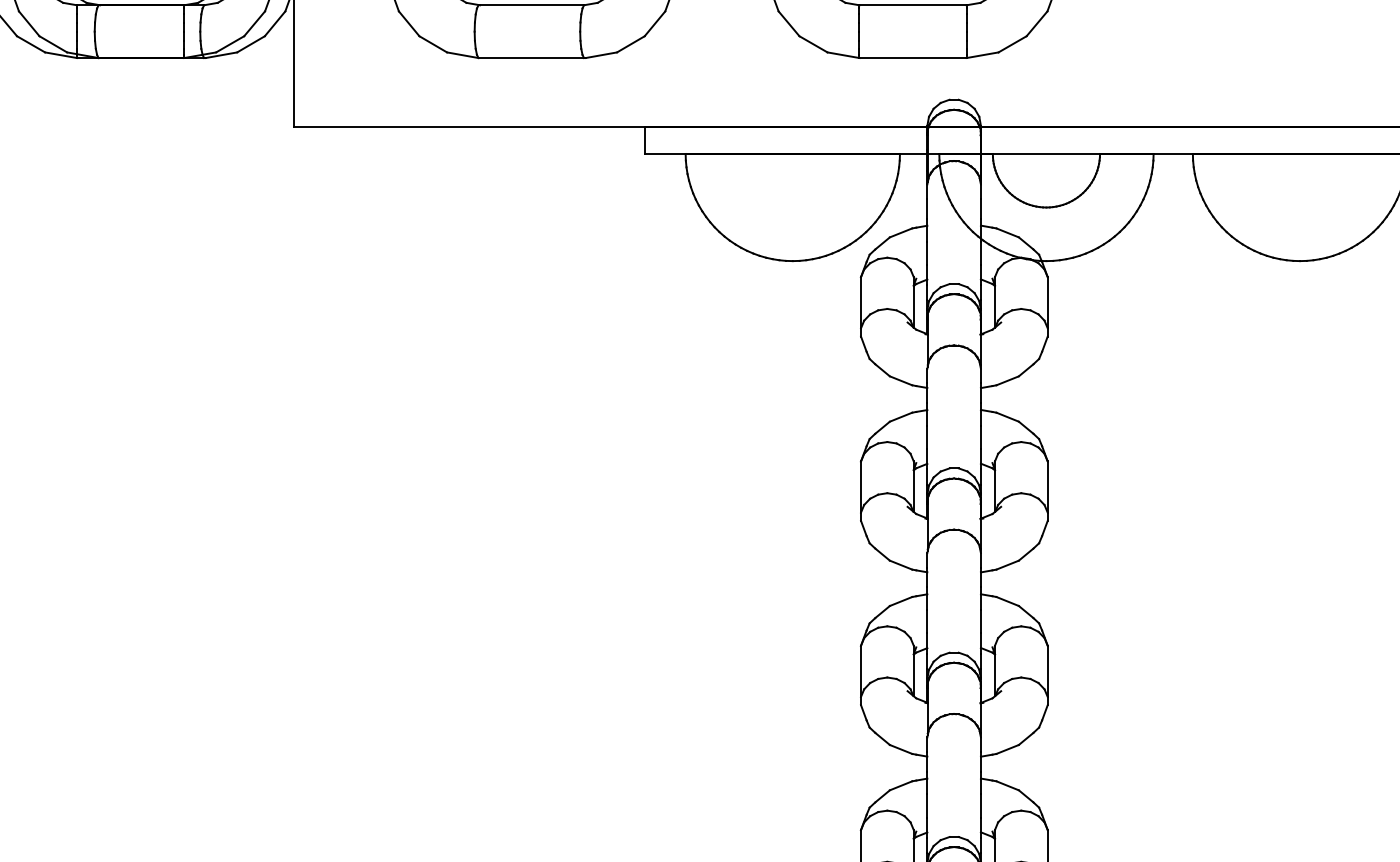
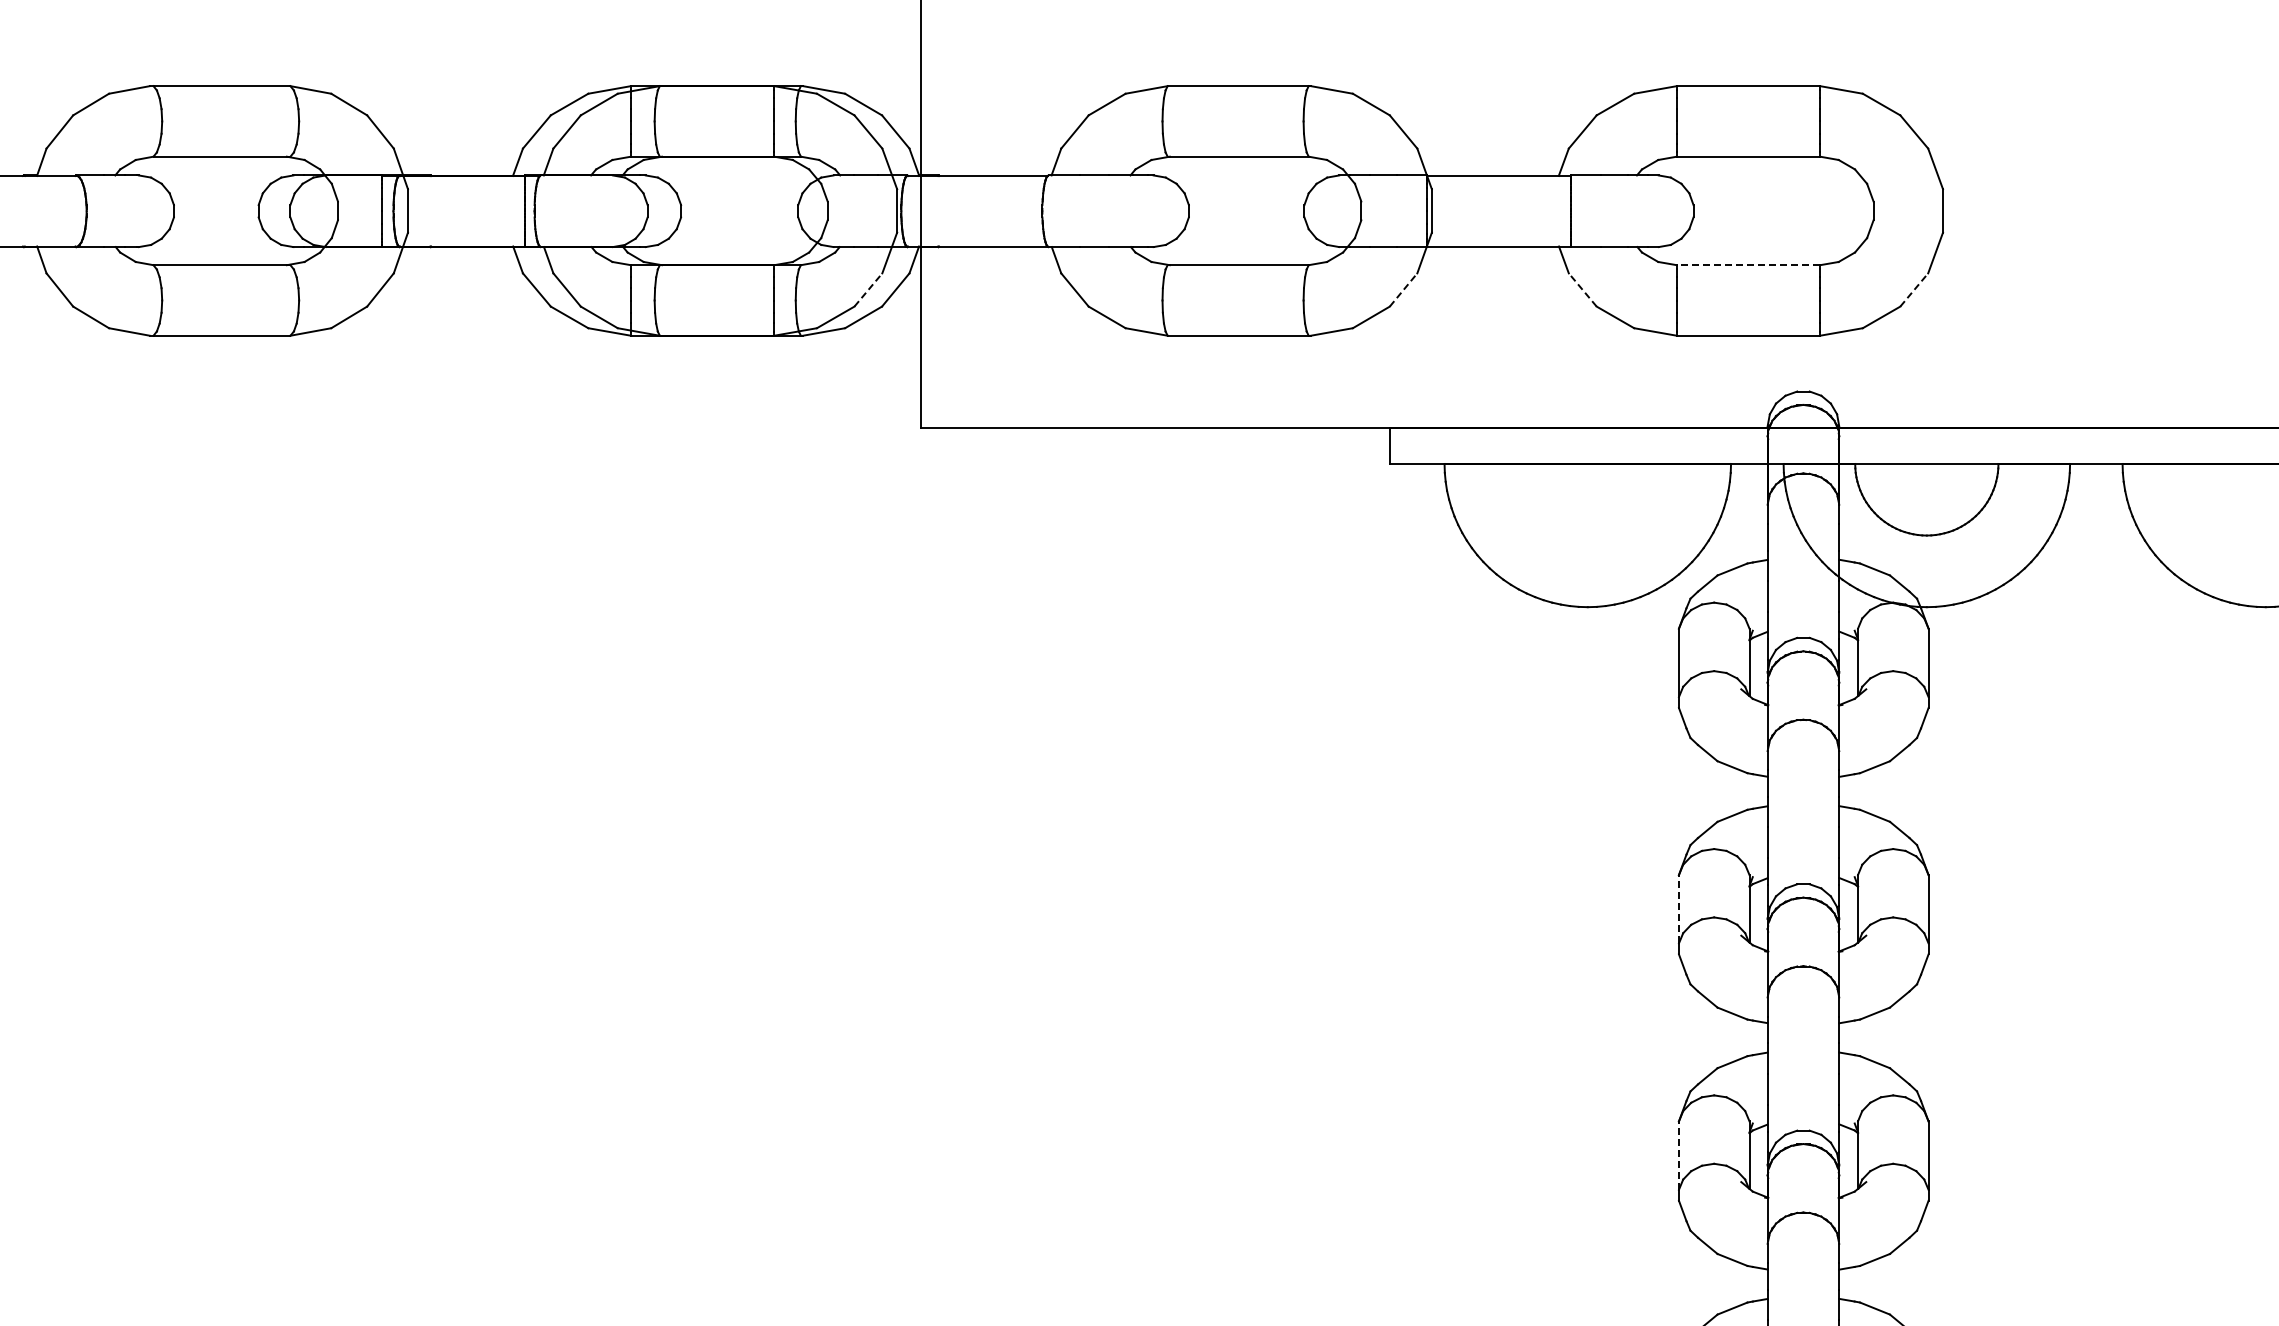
line: (913, 5) -> (1748, 265), solid -> dashed
line: (254, 23) -> (868, 289), solid -> dashed
line: (654, 23) -> (1403, 289), solid -> dashed
line: (788, 23) -> (1582, 289), solid -> dashed
line: (1037, 23) -> (1914, 289), solid -> dashed
line: (860, 486) -> (1678, 908), solid -> dashed
line: (860, 671) -> (1678, 1155), solid -> dashed

